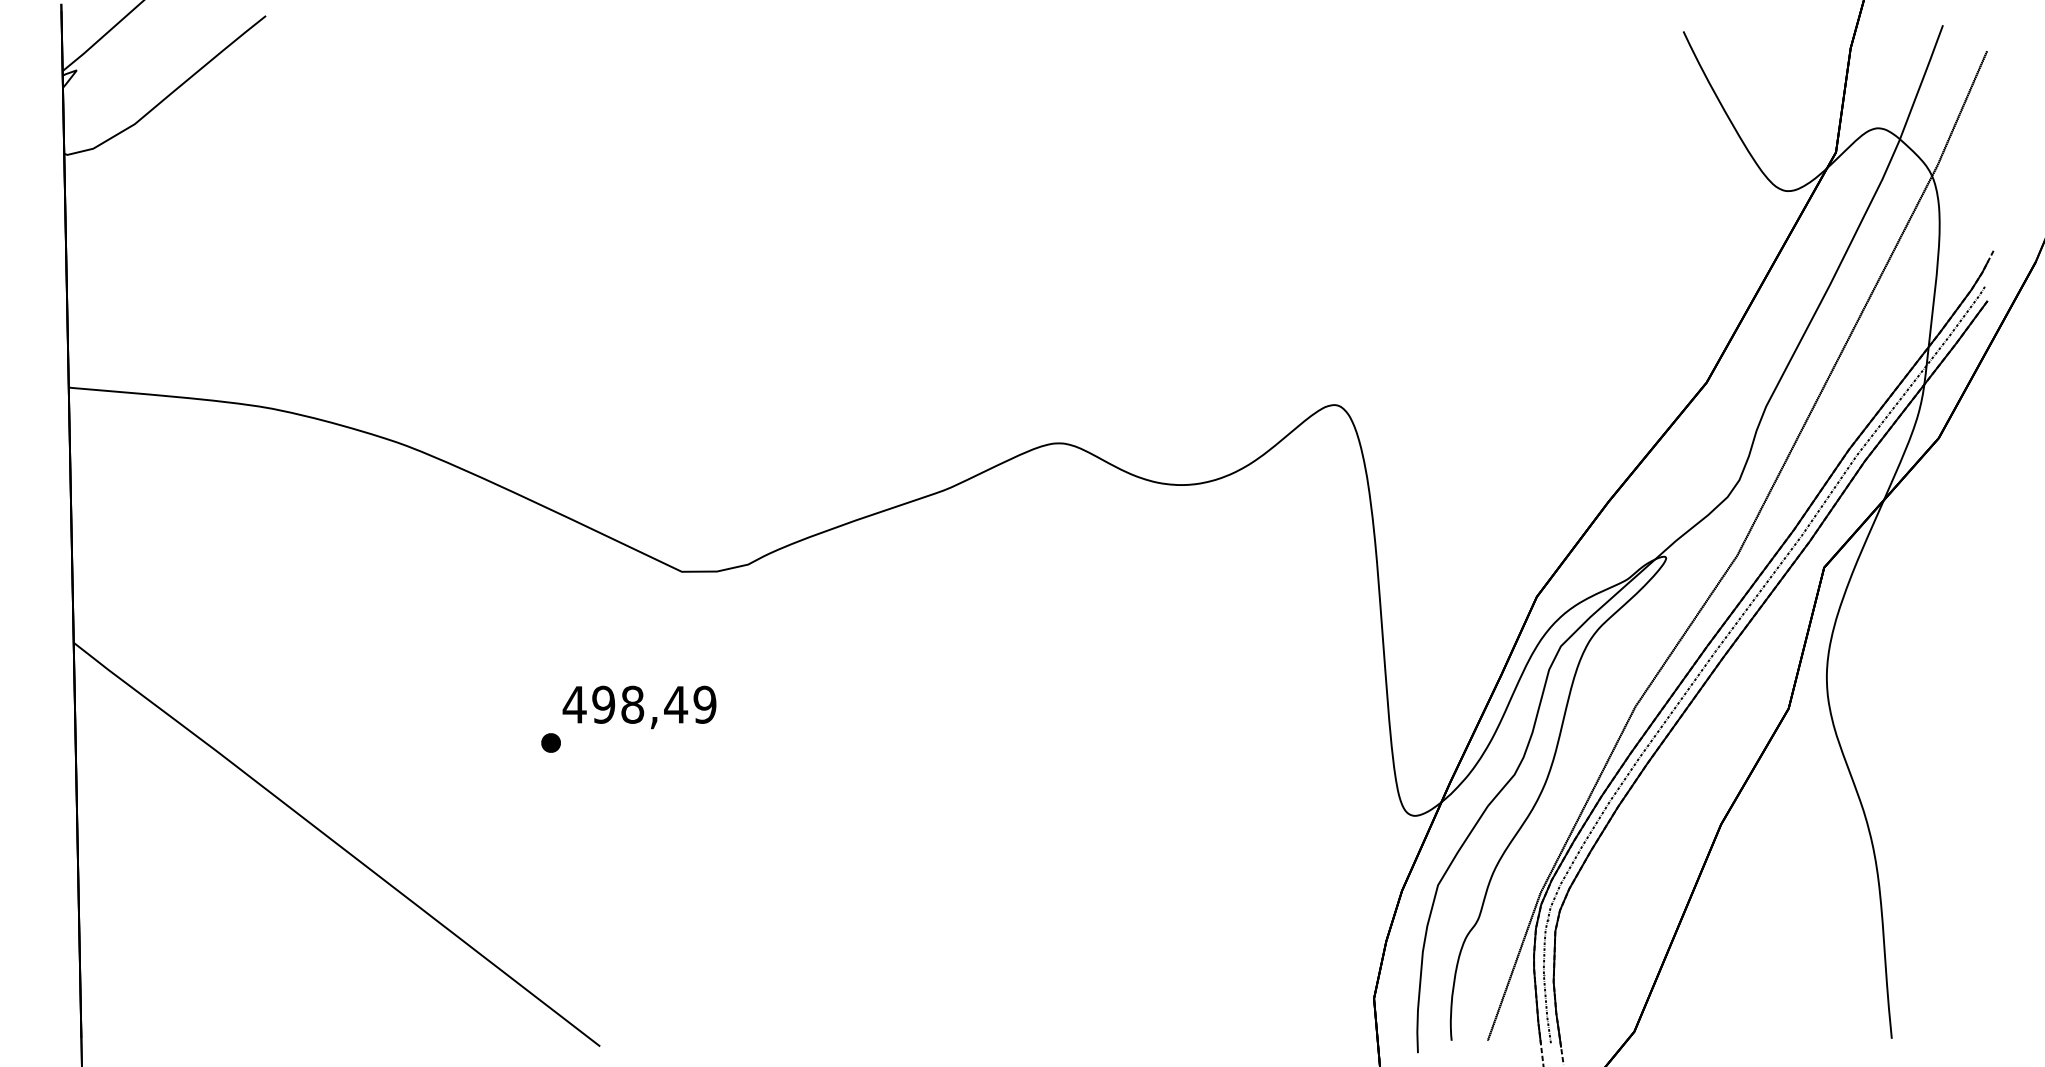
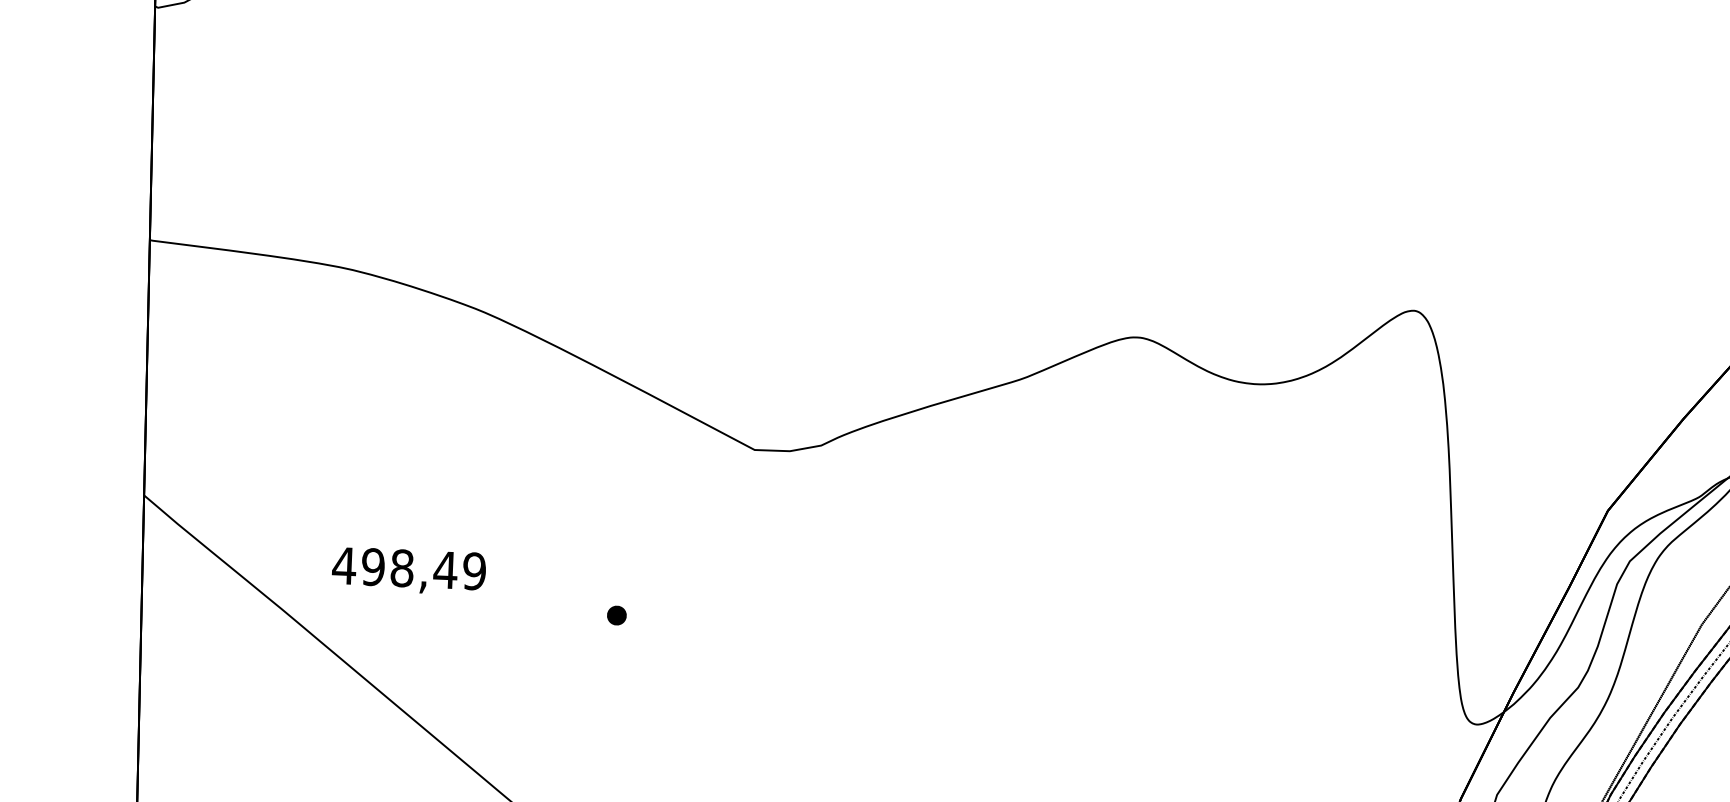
text: (639, 707) -> (408, 571), moved

